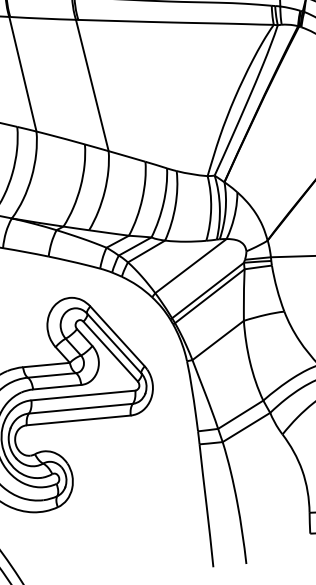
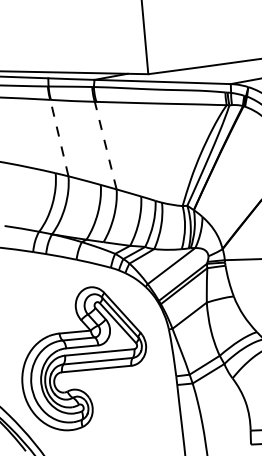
line: (23, 73) -> (59, 137), solid -> dashed
line: (91, 85) -> (105, 145), solid -> dashed

